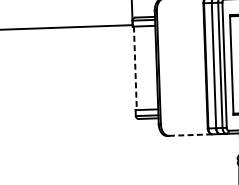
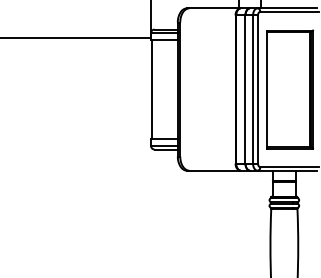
line: (135, 69) -> (152, 90), dashed -> solid
line: (190, 134) -> (214, 170), dashed -> solid

